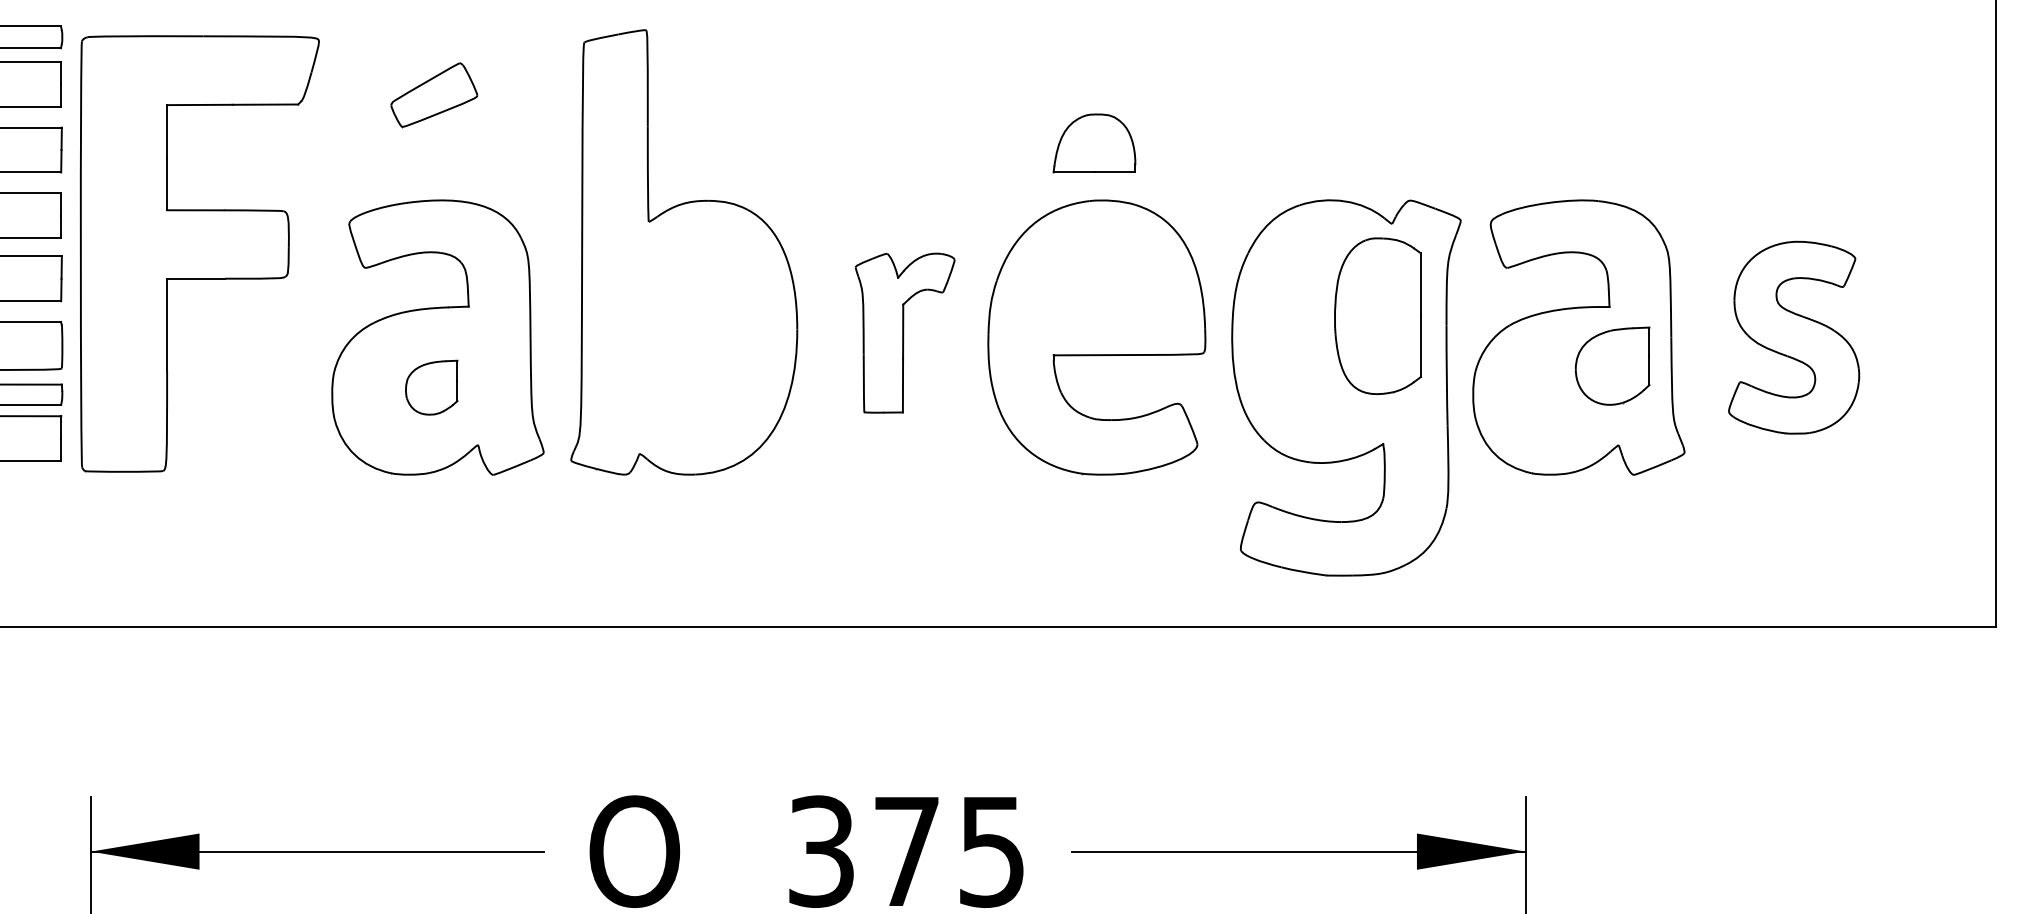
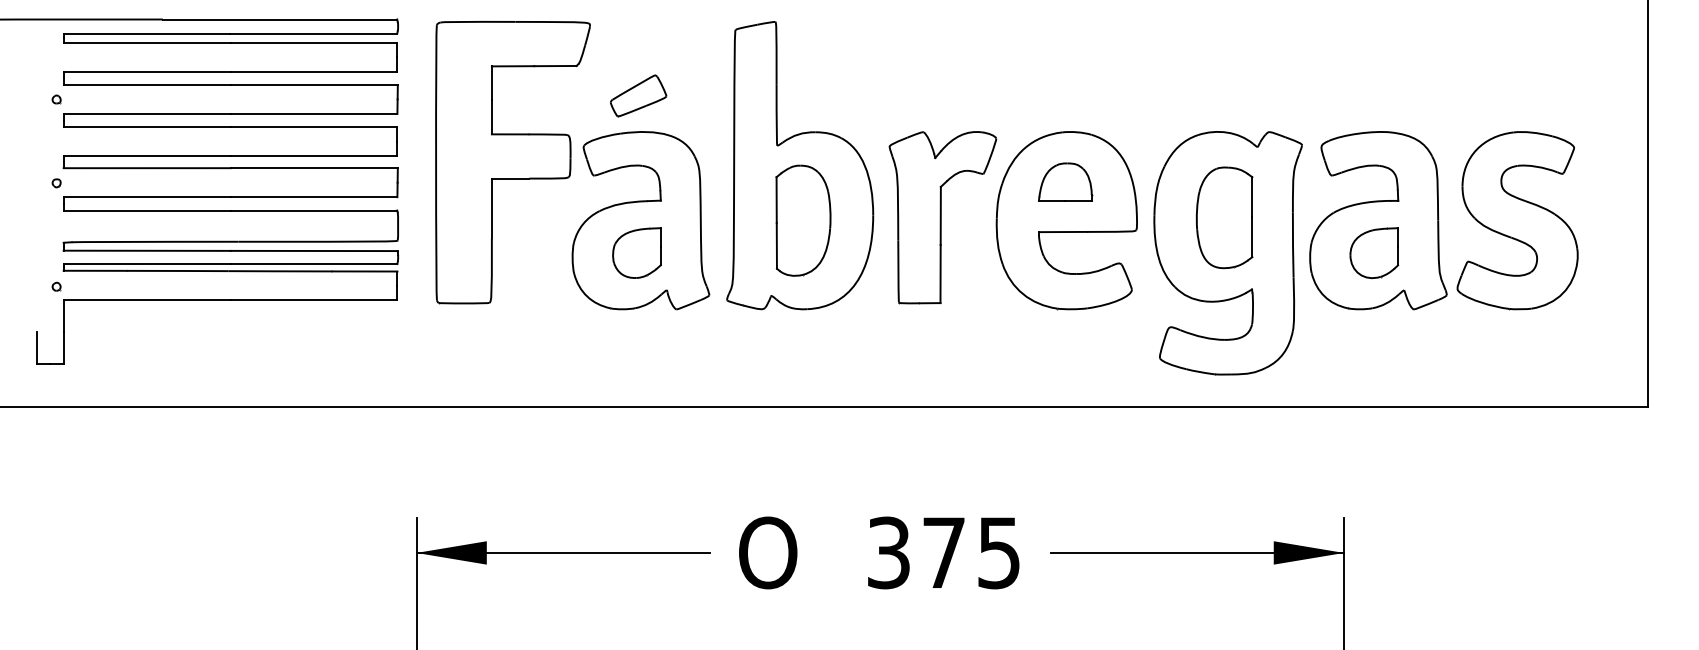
part: (434, 94) -> (638, 95), moved
part: (1094, 142) -> (1065, 181), moved
part: (199, 253) -> (512, 162), moved
part: (1377, 315) -> (1224, 217), moved
part: (904, 332) -> (942, 217), size x1.67
part: (689, 337) -> (803, 220), added
part: (1793, 337) -> (1517, 220), size x1.43
part: (1612, 365) -> (1374, 252), moved
part: (431, 386) -> (636, 252), size x1.43

